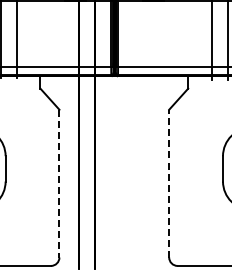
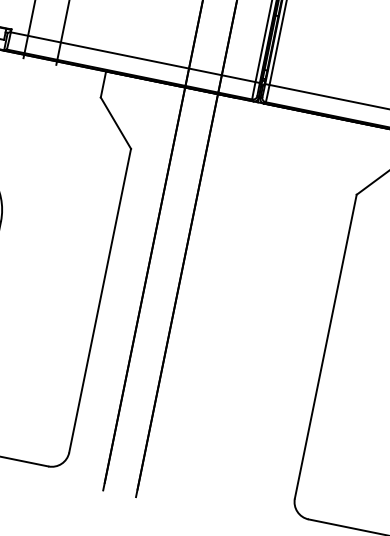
line: (59, 183) -> (100, 300), dashed -> solid
line: (169, 183) -> (326, 346), dashed -> solid

